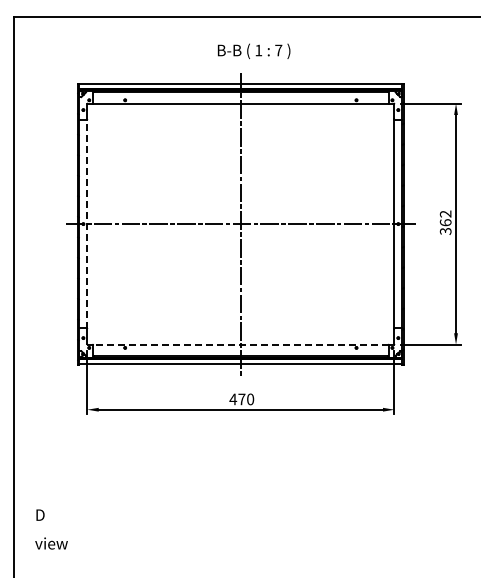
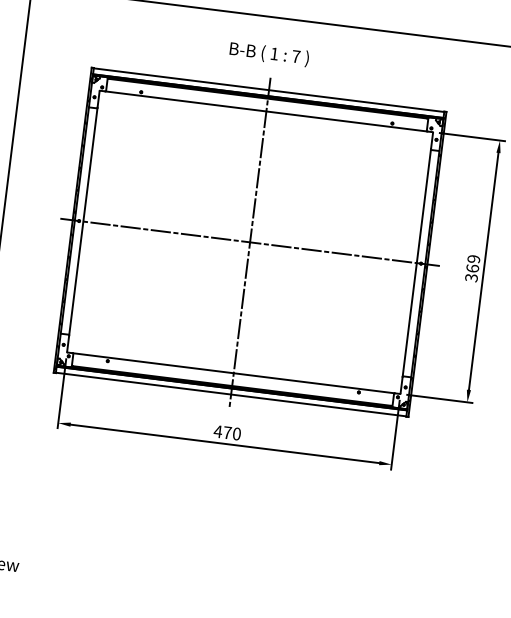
text: (254, 51) -> (269, 54), moved
text: (445, 213) -> (473, 258), 362 -> 369
line: (87, 224) -> (83, 222), dashed -> solid
line: (240, 344) -> (233, 373), dashed -> solid

